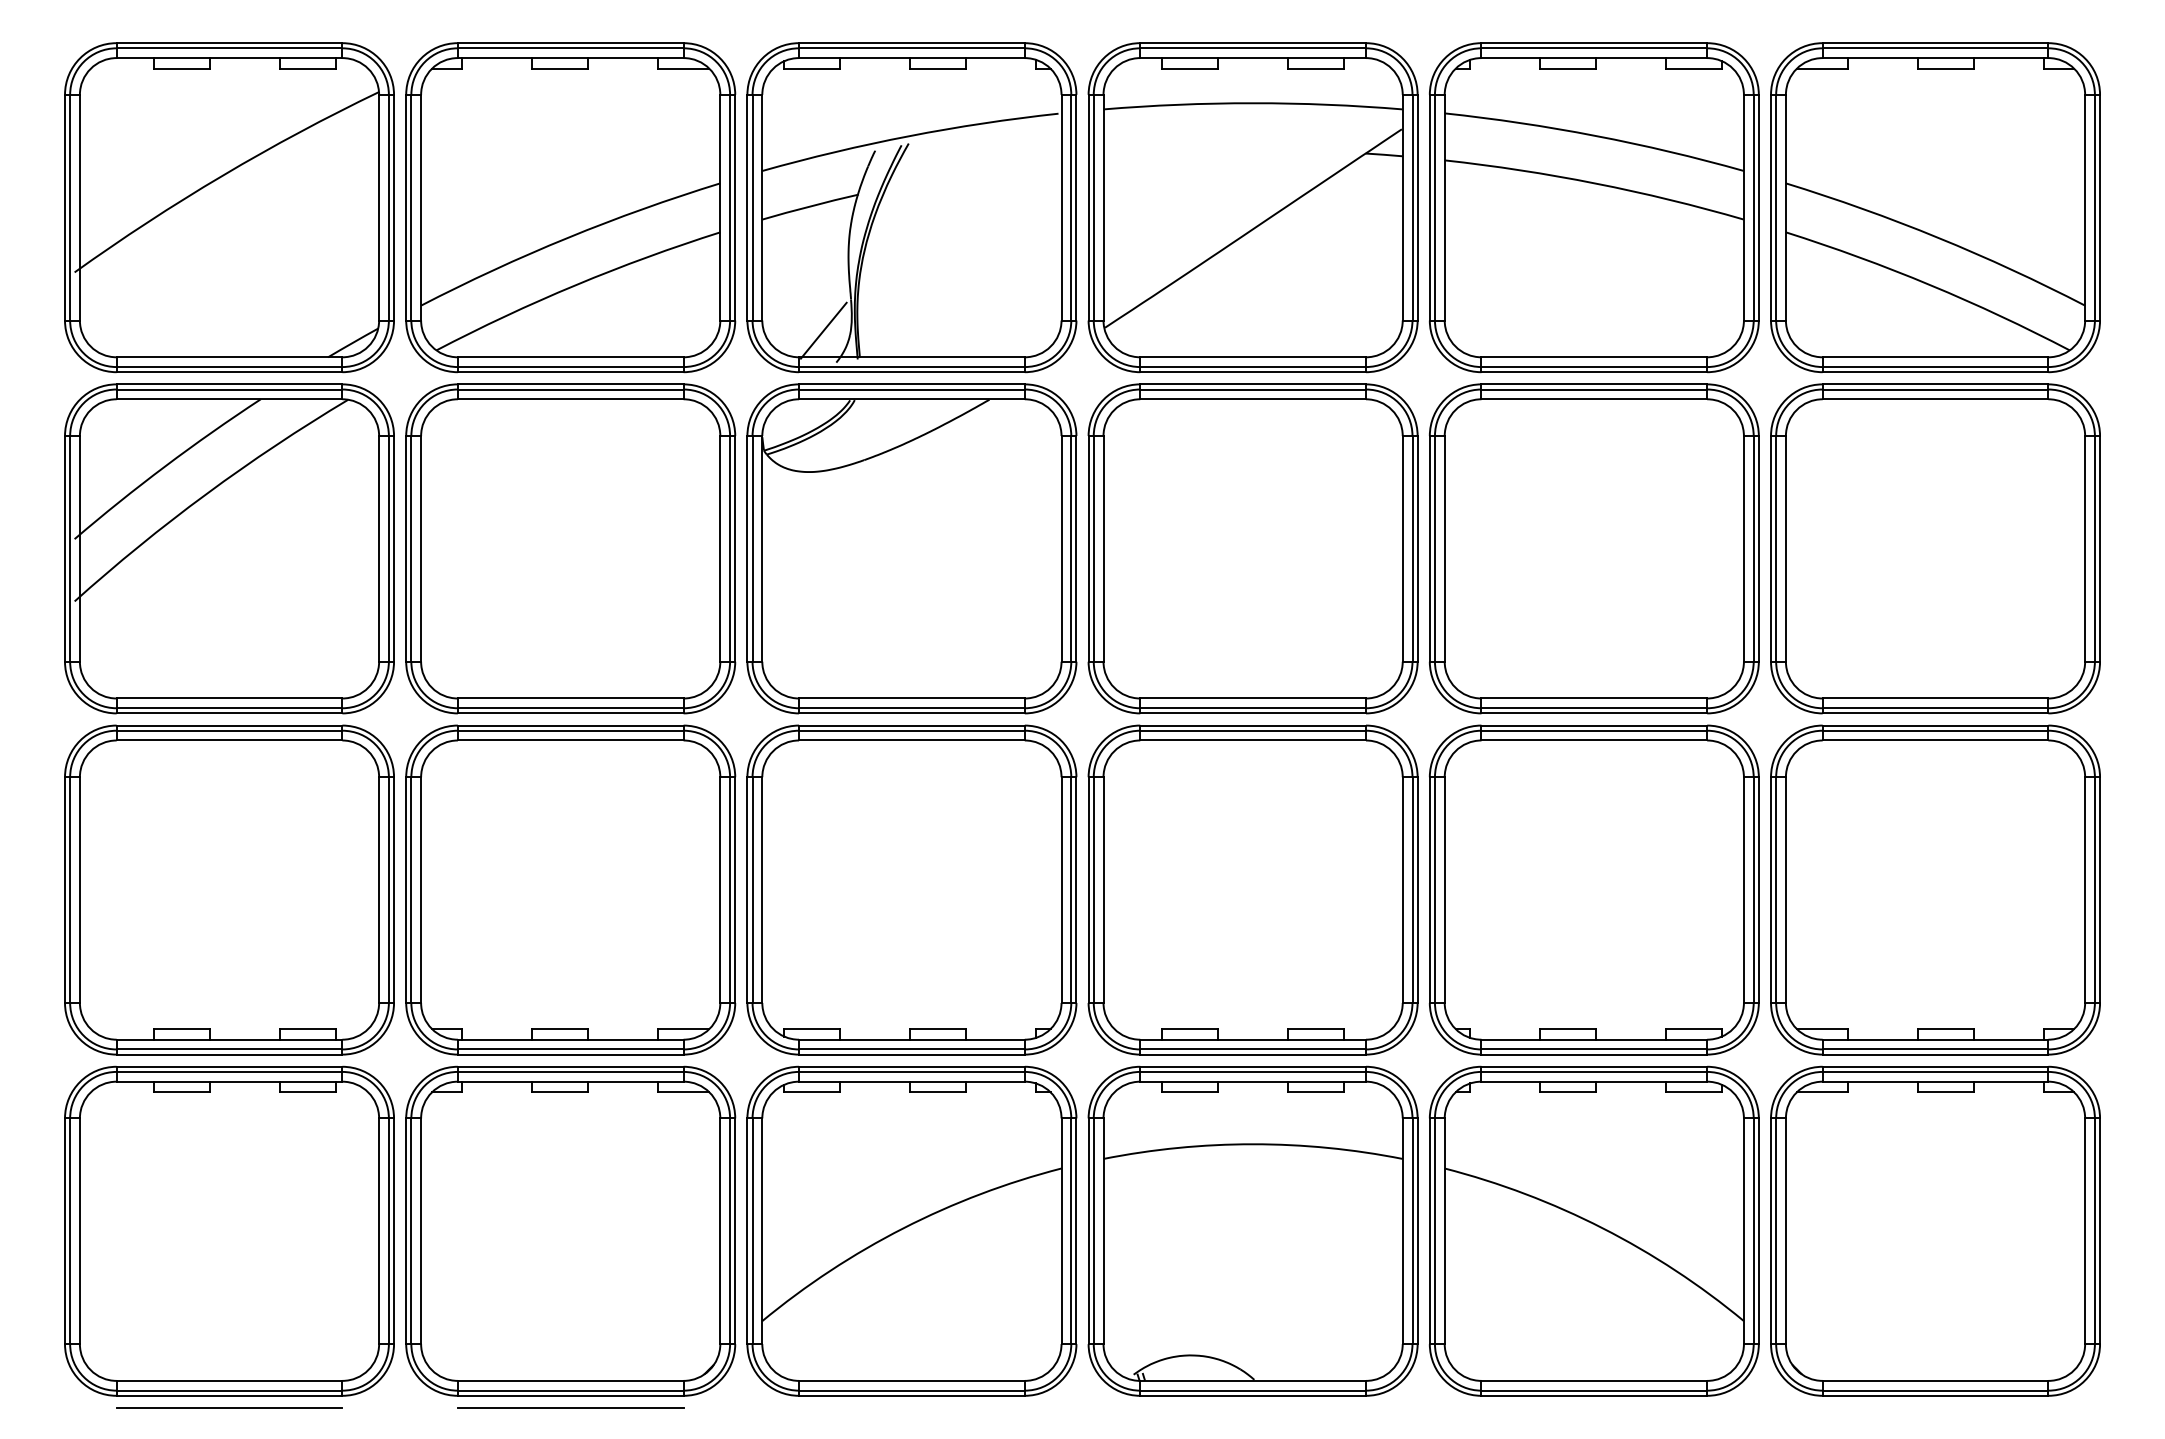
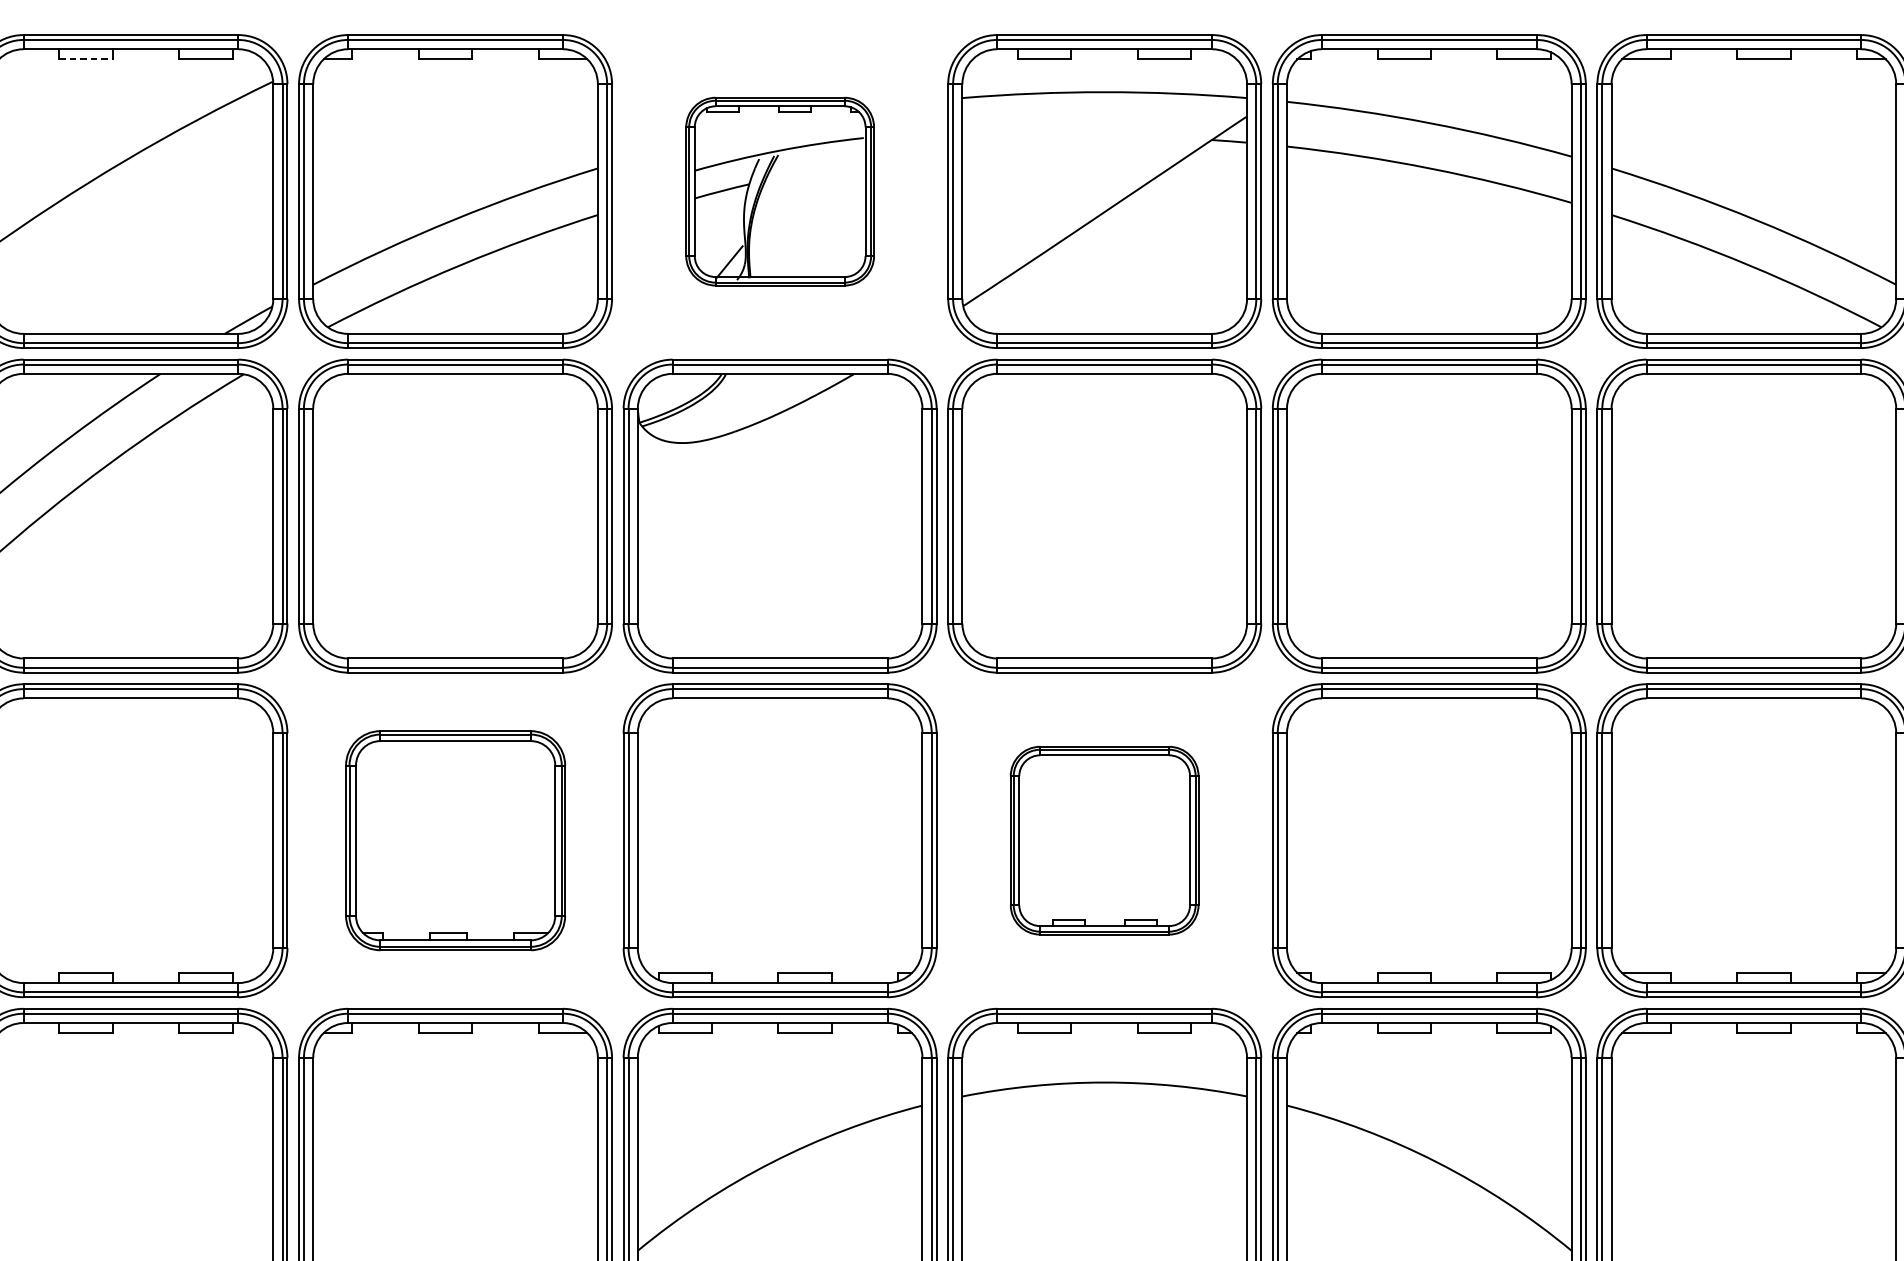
line: (182, 68) -> (86, 59), solid -> dashed
part: (911, 207) -> (779, 191), size x0.6
part: (570, 889) -> (455, 840), size x0.7
part: (1252, 889) -> (1104, 840), size x0.6

